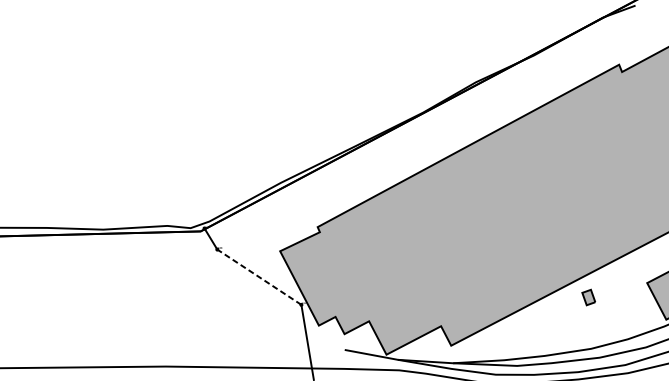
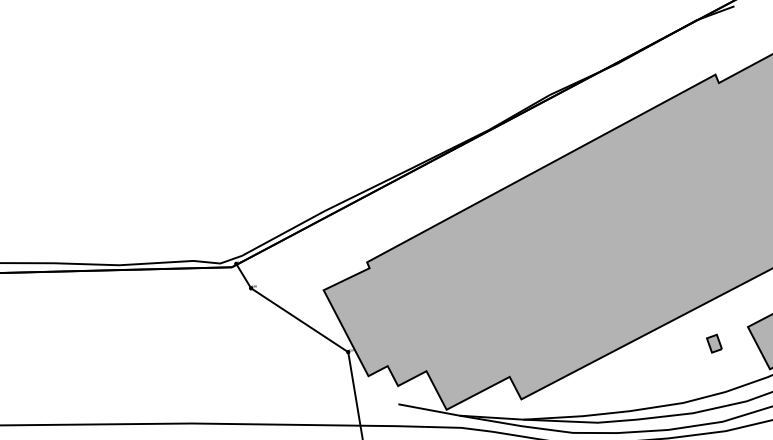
line: (259, 276) -> (299, 319), dashed -> solid
part: (588, 297) -> (714, 343), moved

